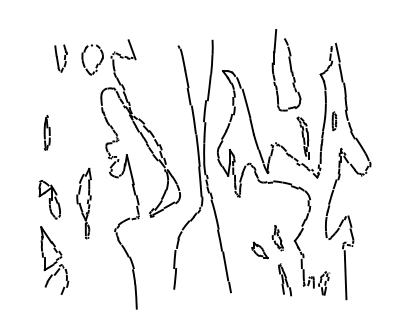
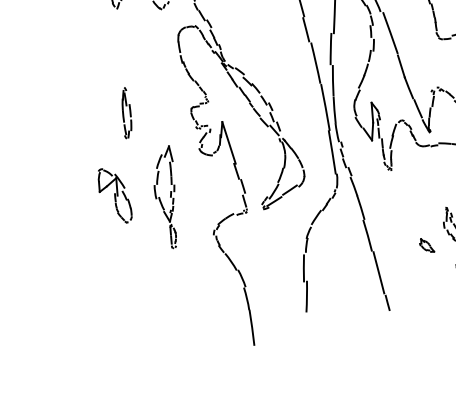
part: (46, 132) -> (125, 112), moved
part: (259, 250) -> (426, 245), size x0.6
part: (54, 260) -> (128, 283), removed

